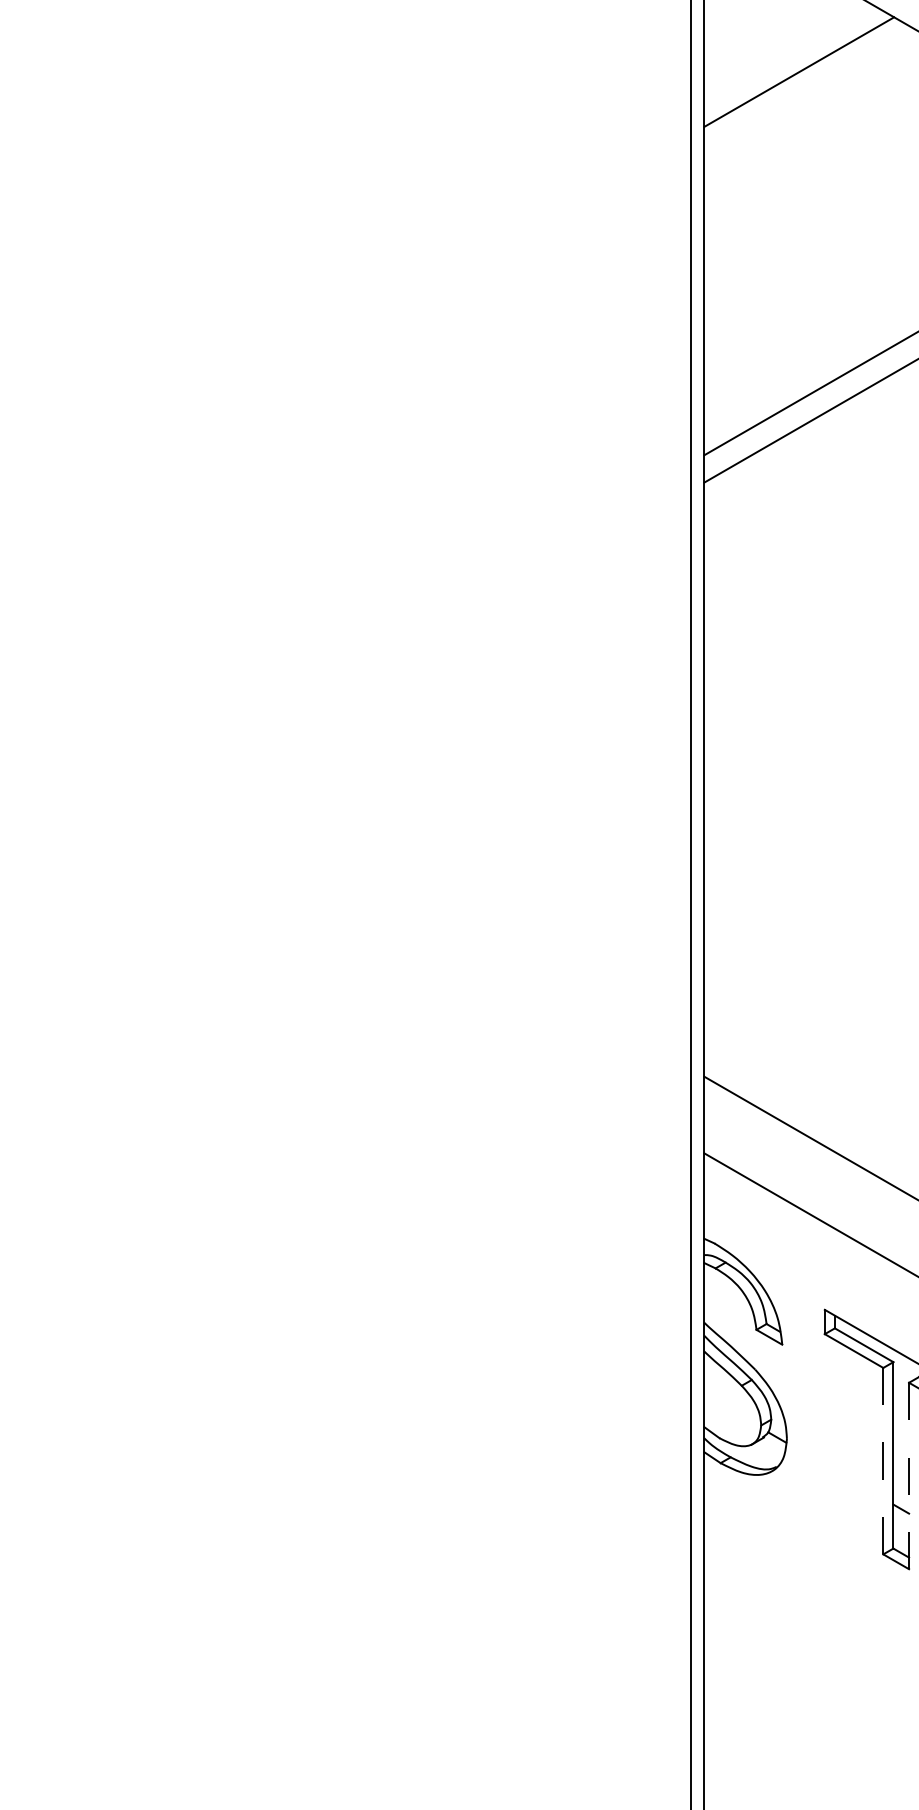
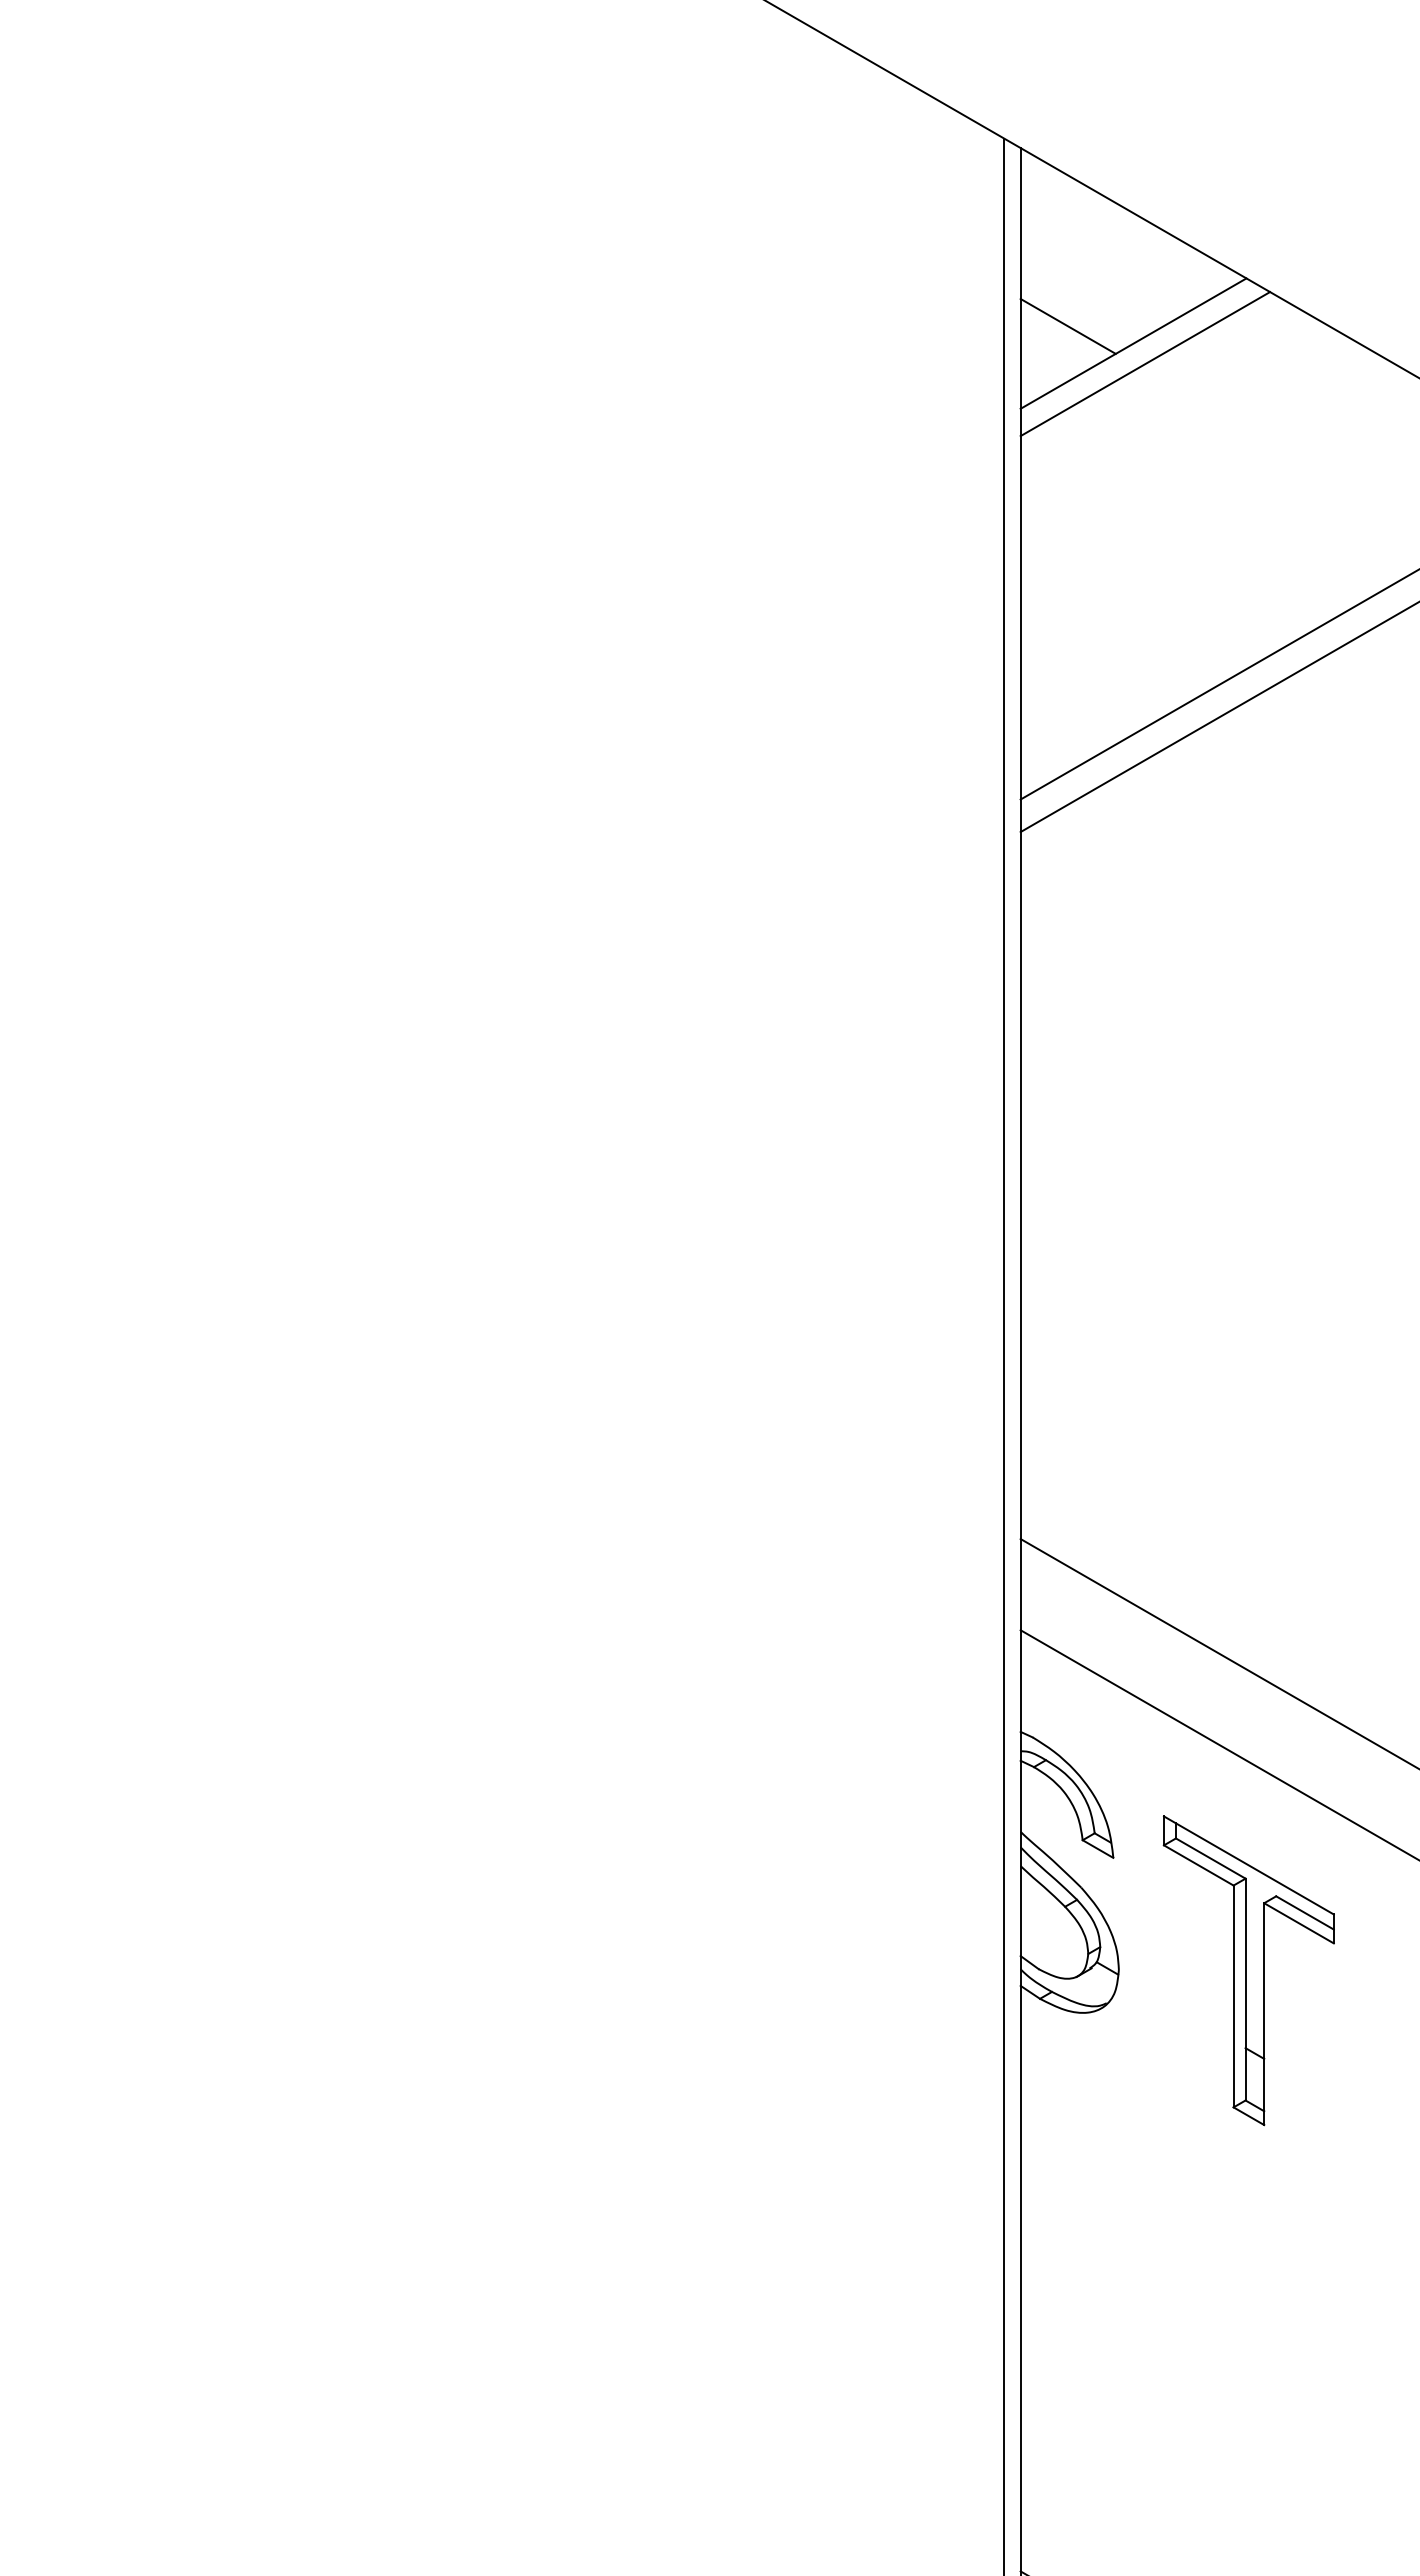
line: (743, 56) -> (1067, 325), added
line: (809, 89) -> (1145, 364), added
line: (883, 1461) -> (1233, 1996), dashed -> solid
line: (909, 1476) -> (1264, 2014), dashed -> solid

